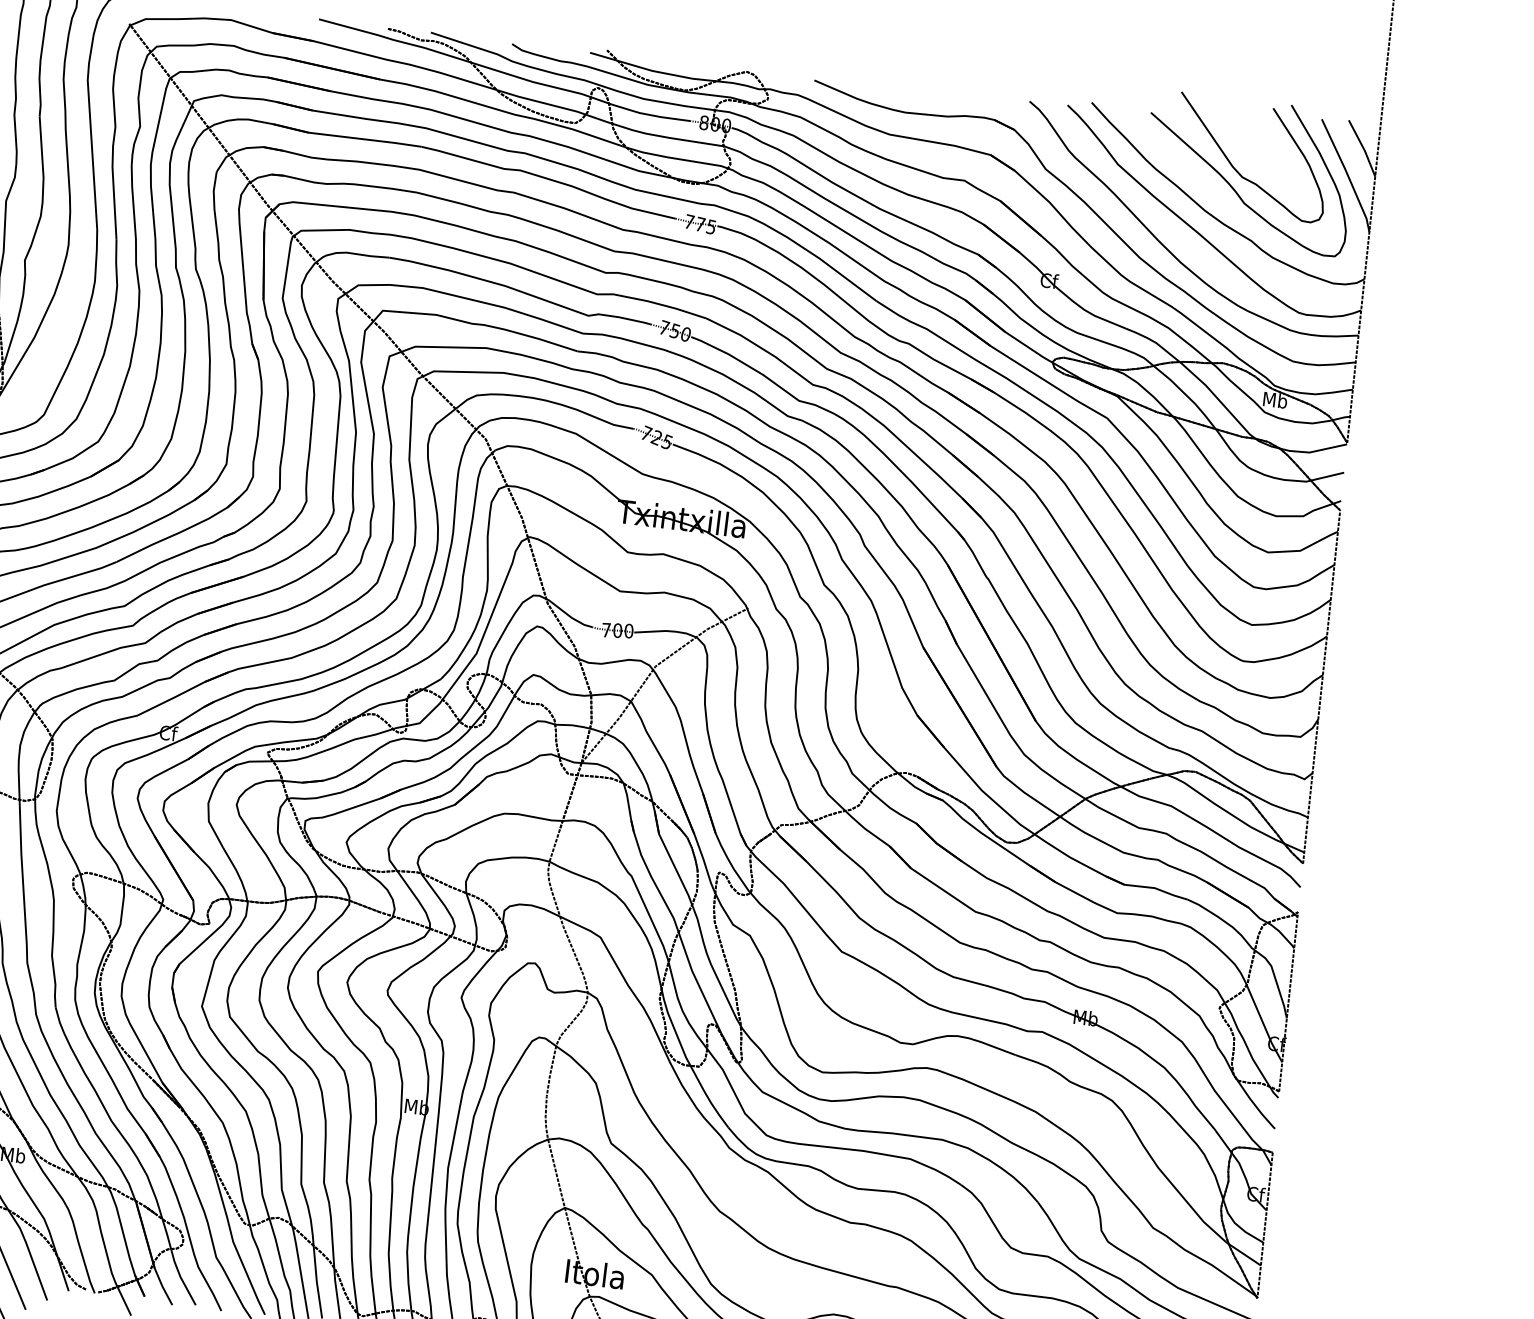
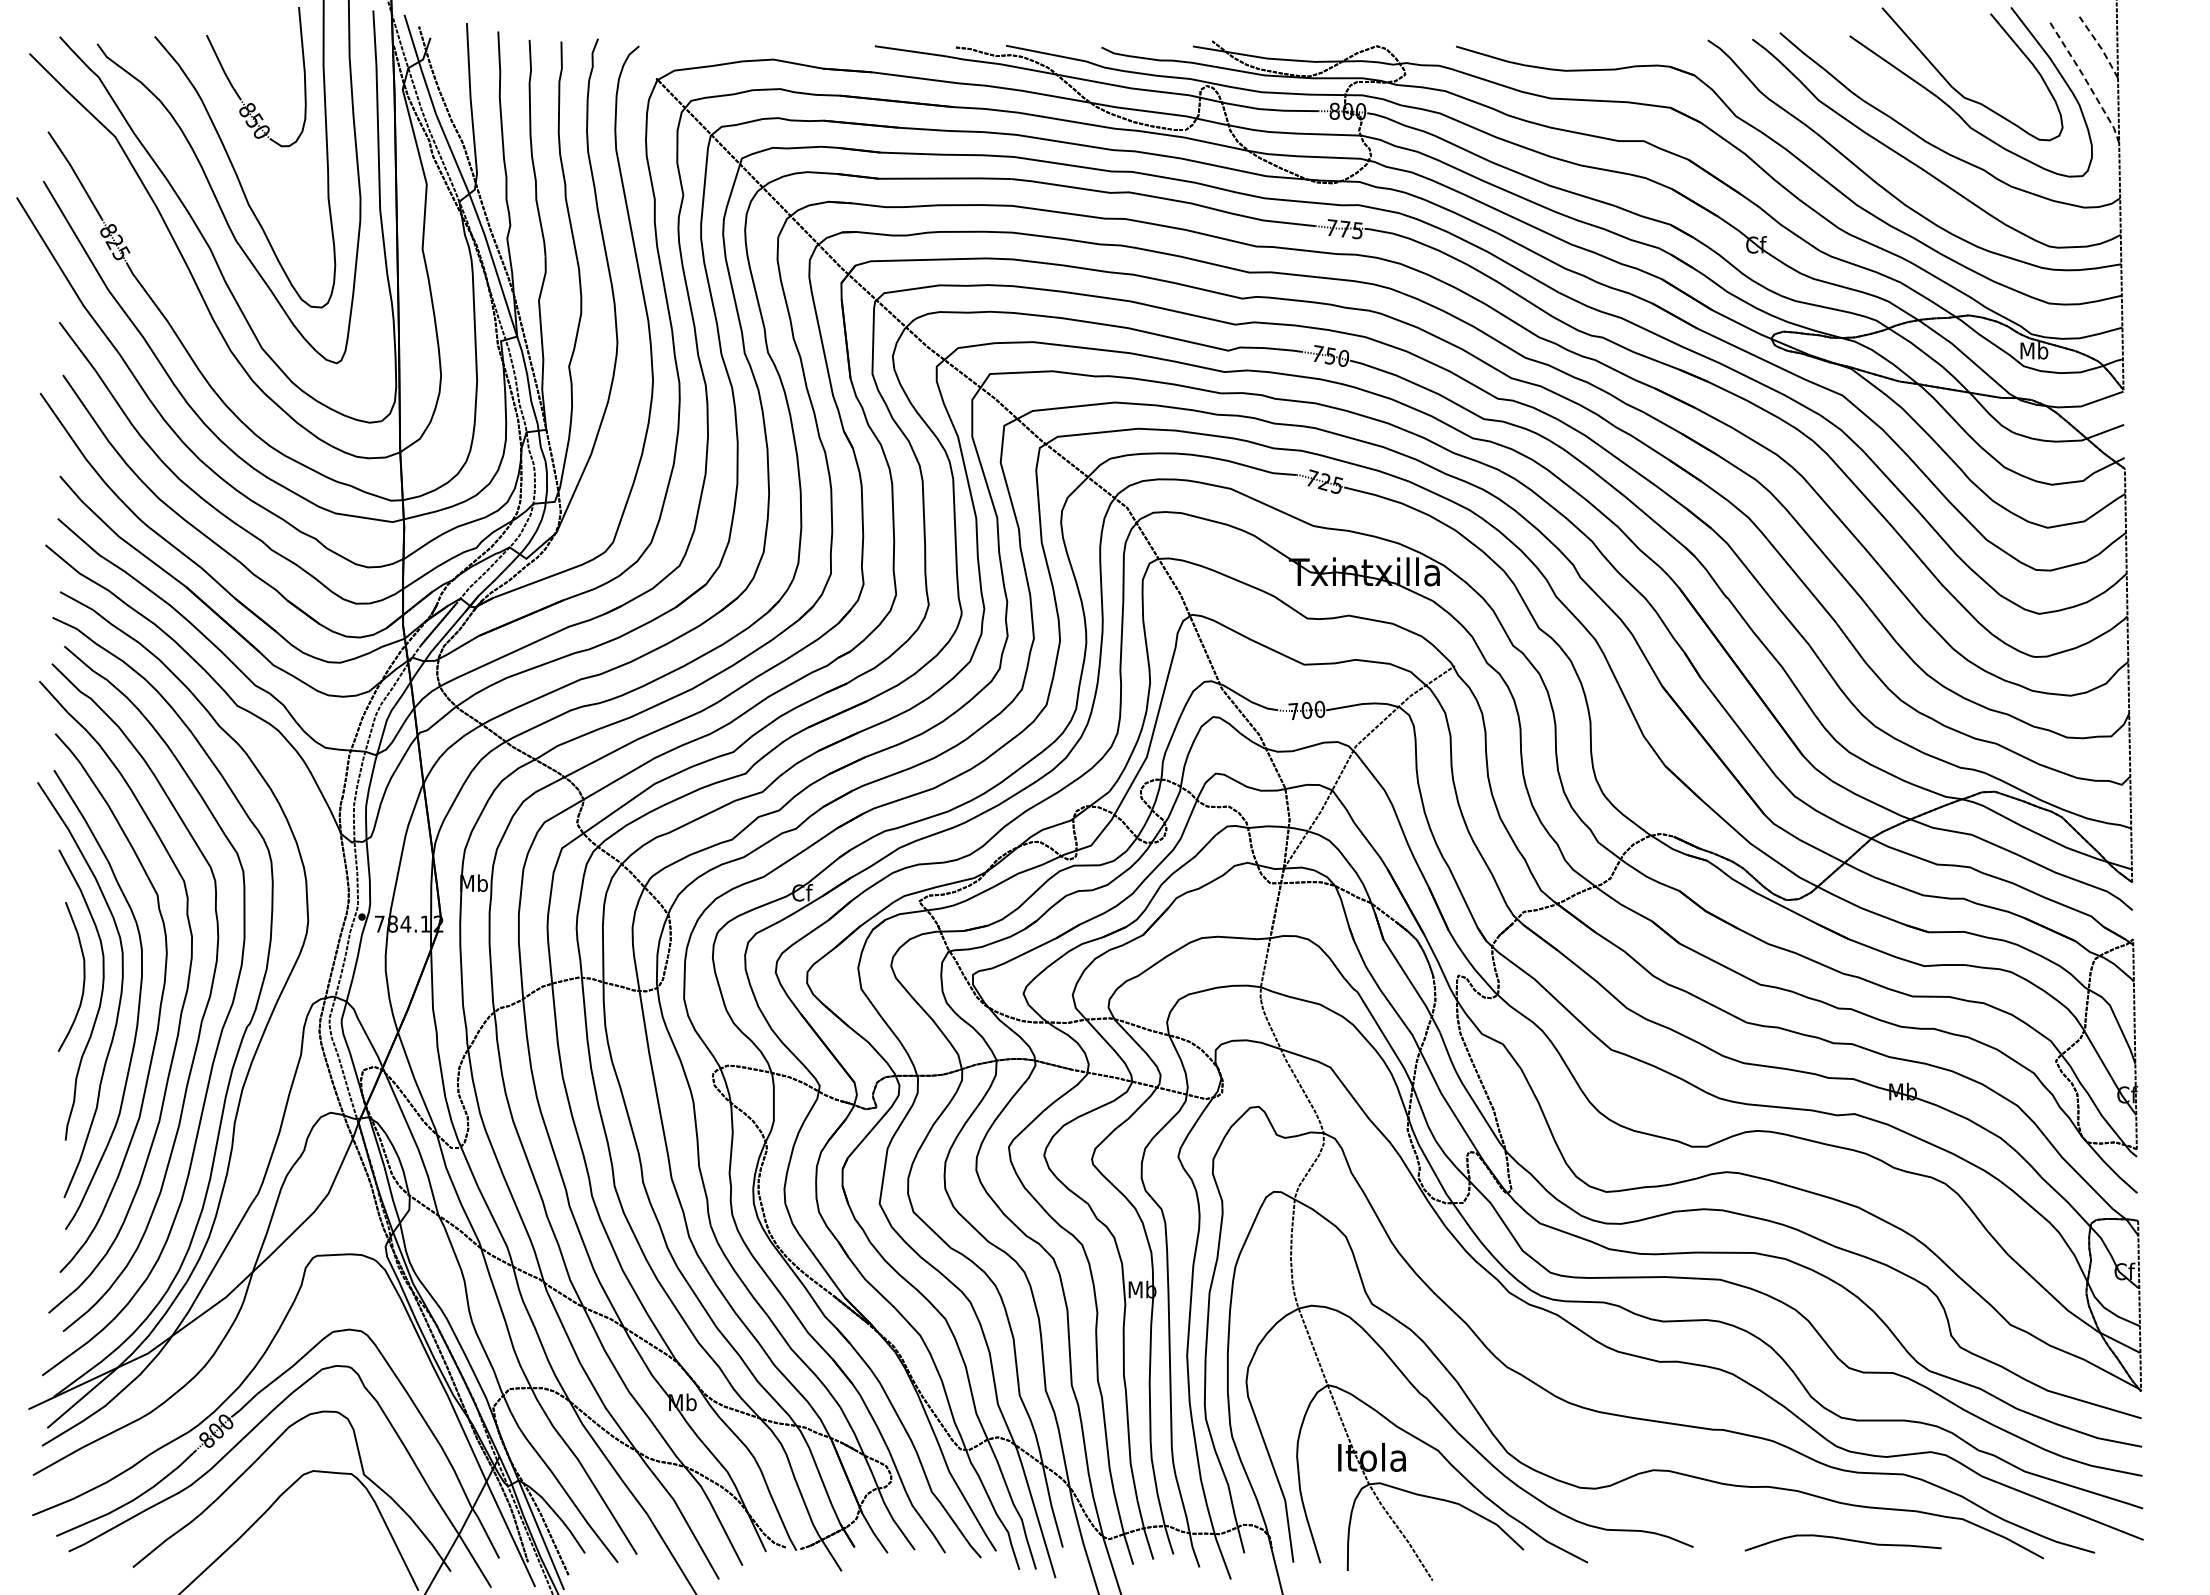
line: (1363, 147) -> (2100, 46), solid -> dashed
line: (1347, 174) -> (2085, 79), solid -> dashed

